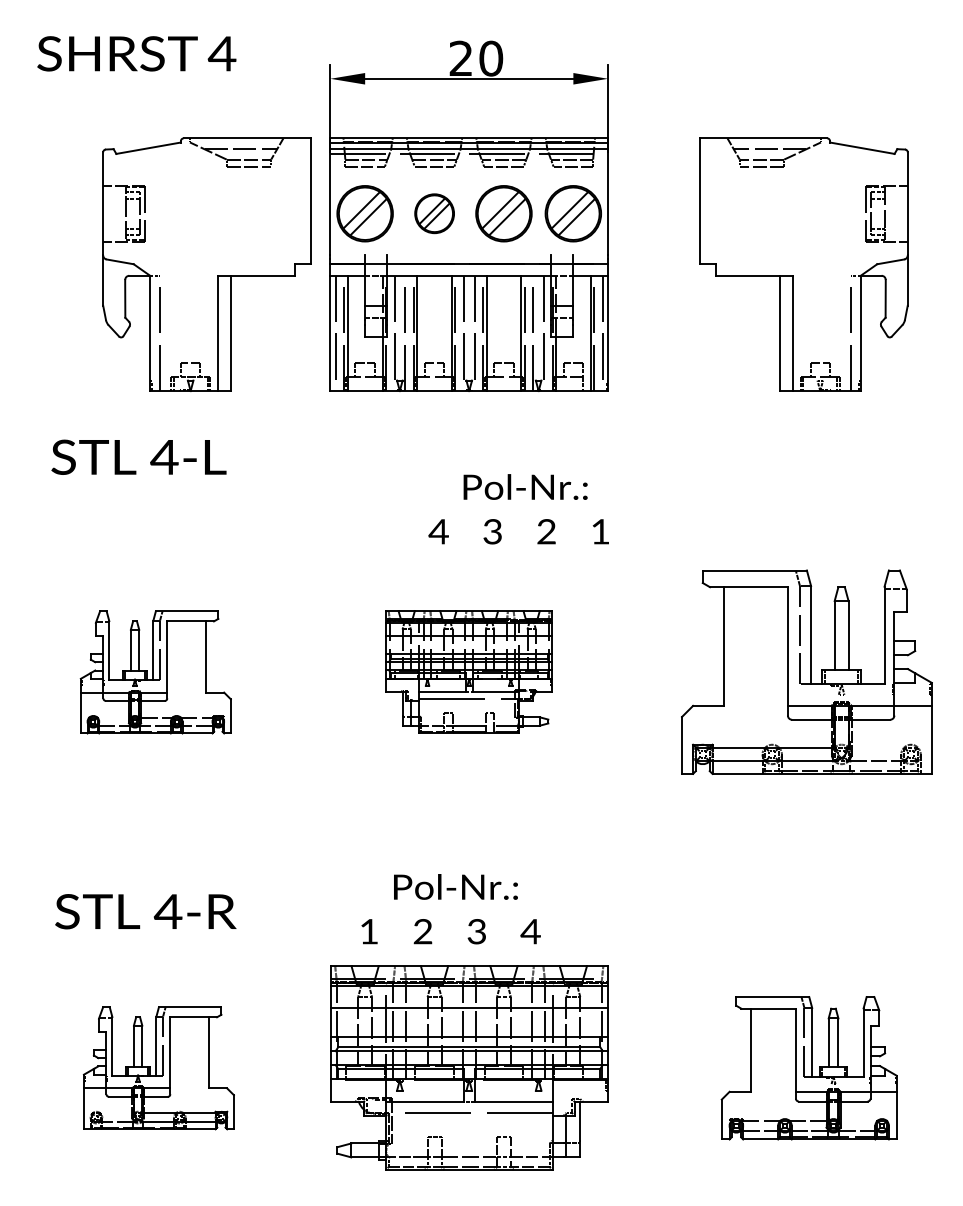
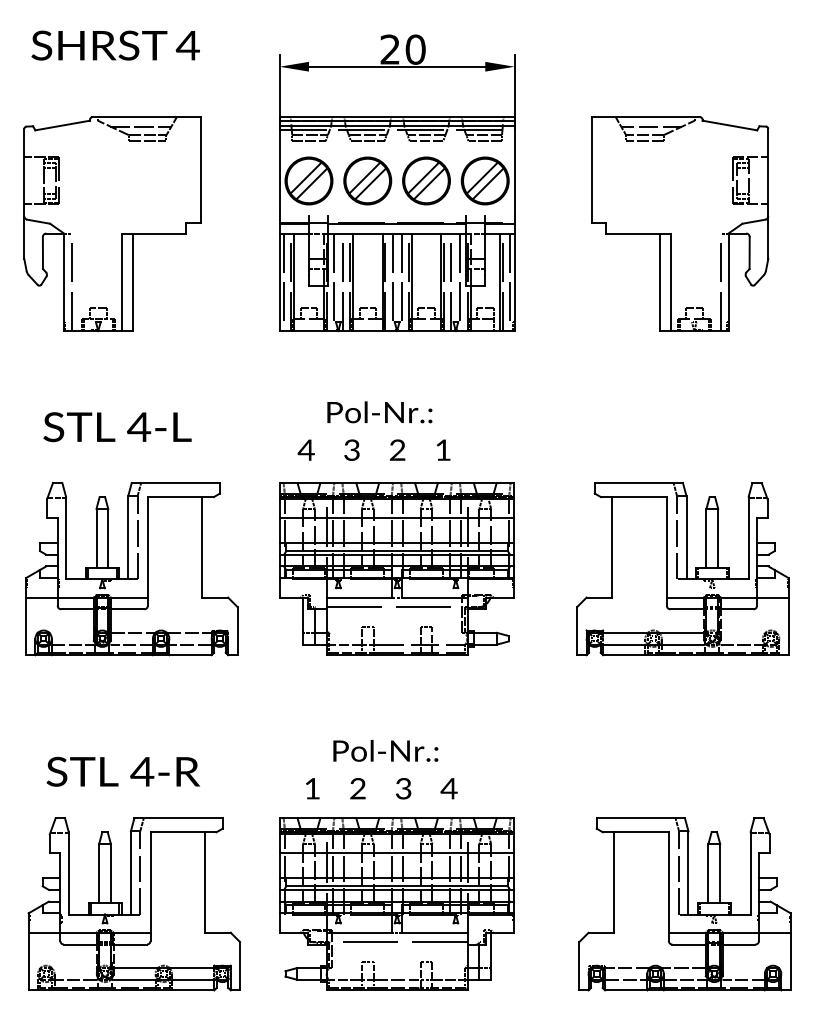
part: (434, 213) -> (367, 180), size x1.43
part: (207, 265) -> (112, 224), moved
text: (138, 457) -> (117, 427), moved
text: (518, 508) -> (373, 430), moved
part: (468, 671) -> (396, 568), size x1.67
part: (155, 672) -> (131, 569), size x1.67
part: (159, 1068) -> (134, 904), size x1.67
part: (808, 1068) -> (684, 904), size x1.43

